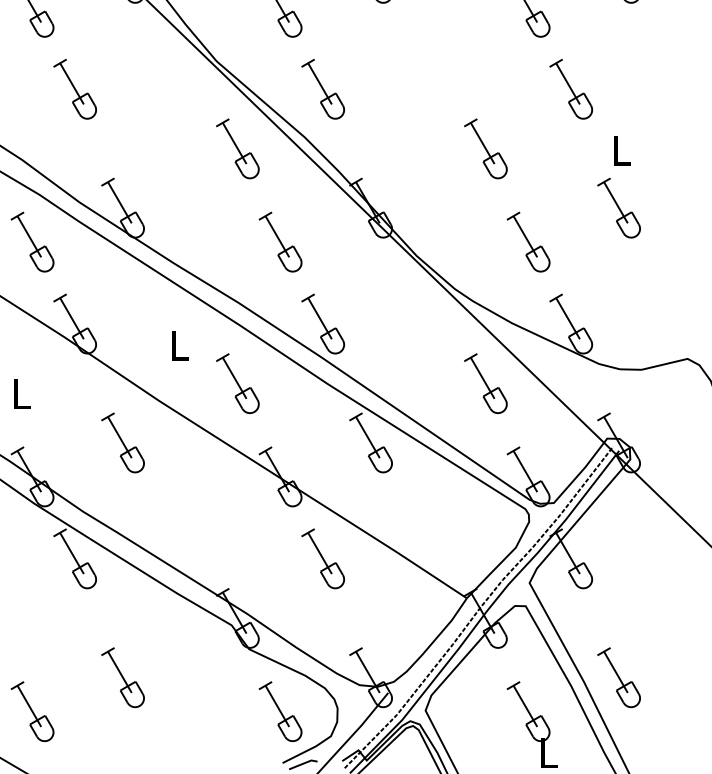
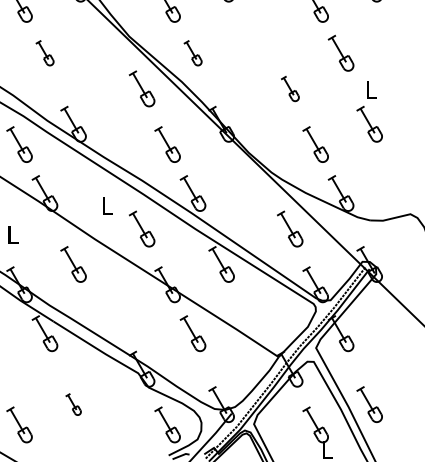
part: (74, 87) -> (44, 52), size x0.7
part: (322, 87) -> (192, 52), size x0.7
part: (486, 148) -> (290, 88), size x0.7
part: (123, 677) -> (73, 404), size x0.6

